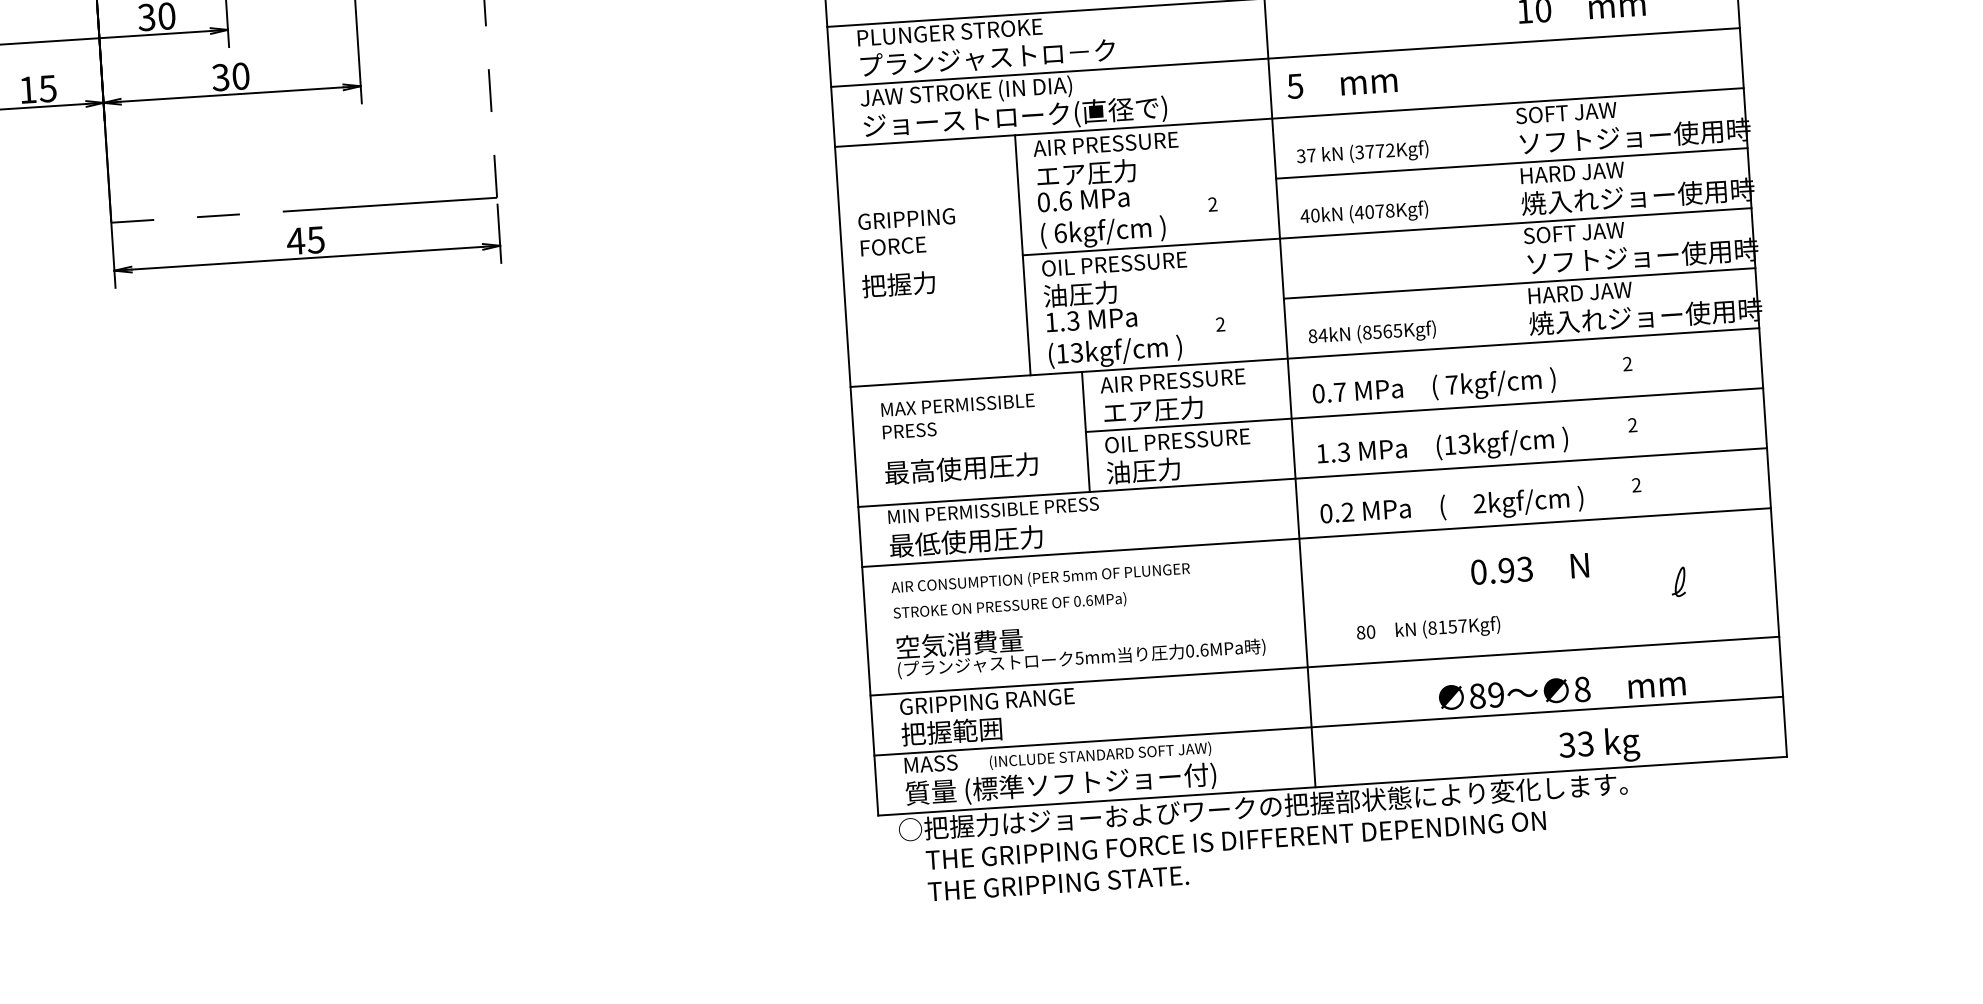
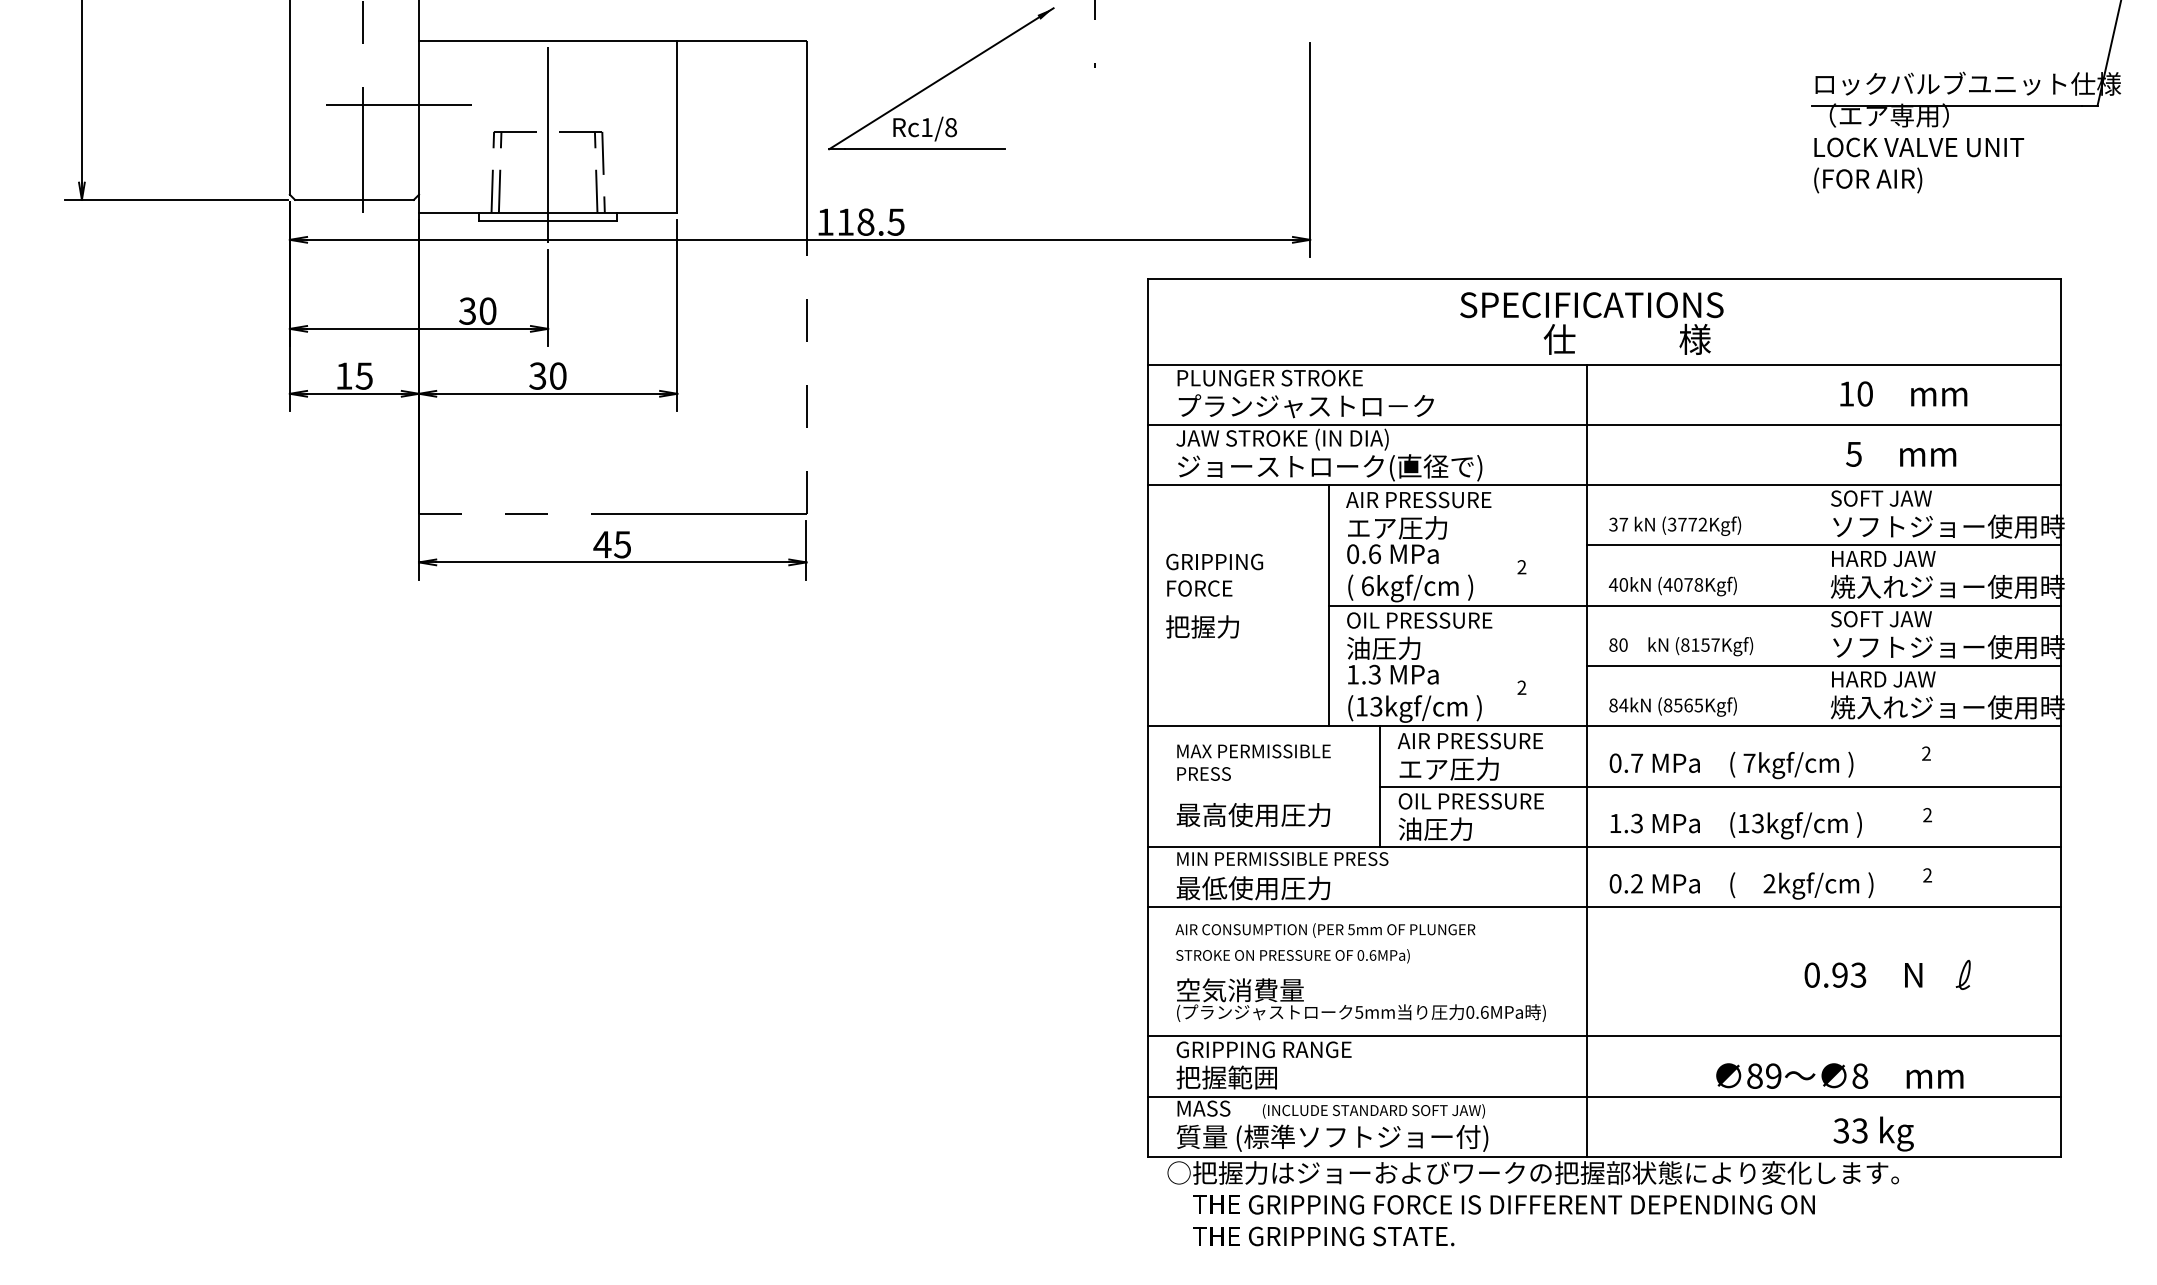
text: (1342, 83) -> (1901, 454), moved
text: (1529, 568) -> (1863, 974), moved
text: (1428, 629) -> (1681, 646), moved

